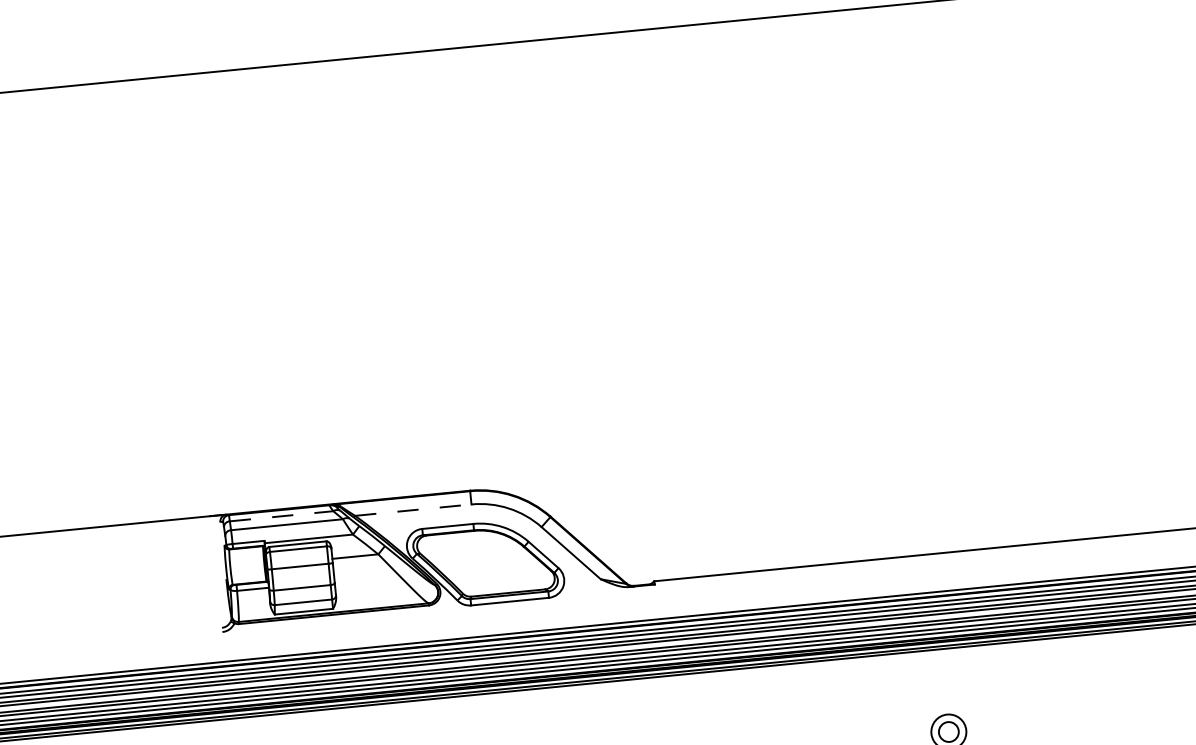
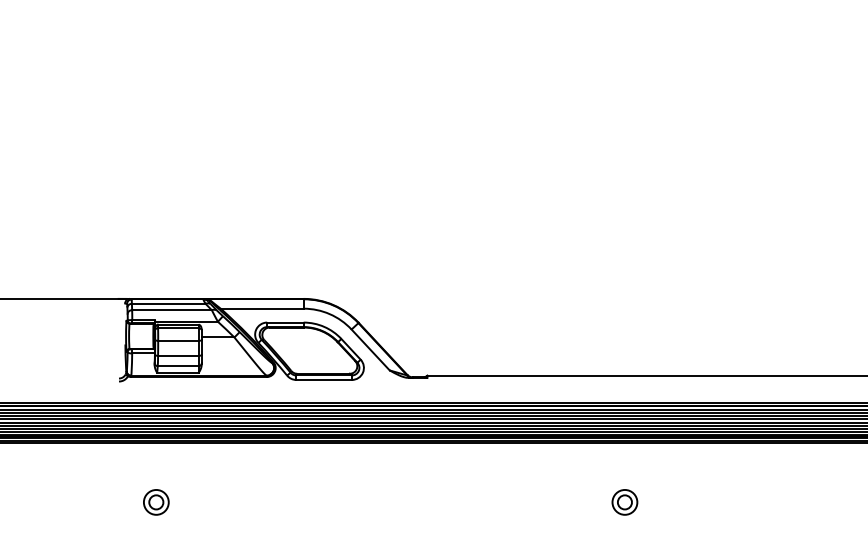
line: (413, 509) -> (262, 308), dashed -> solid
line: (281, 515) -> (168, 303), dashed -> solid

